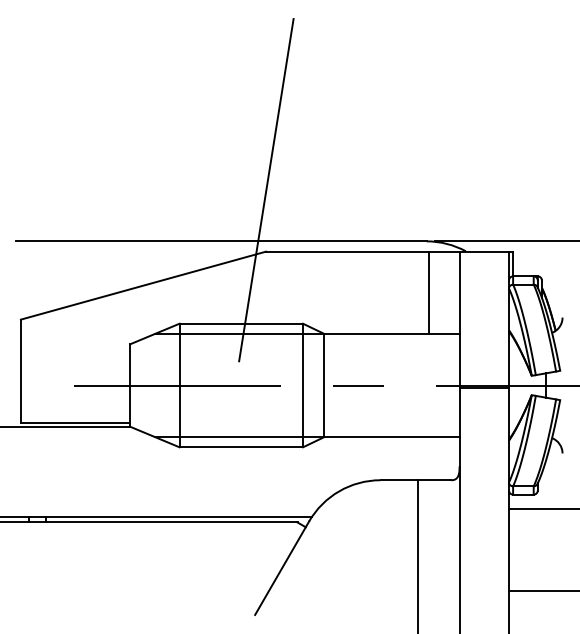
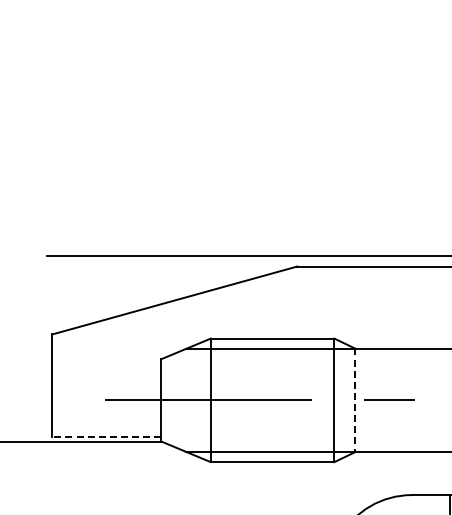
line: (266, 190) -> (297, 205), removed
line: (323, 385) -> (354, 400), solid -> dashed
line: (75, 422) -> (106, 437), solid -> dashed

